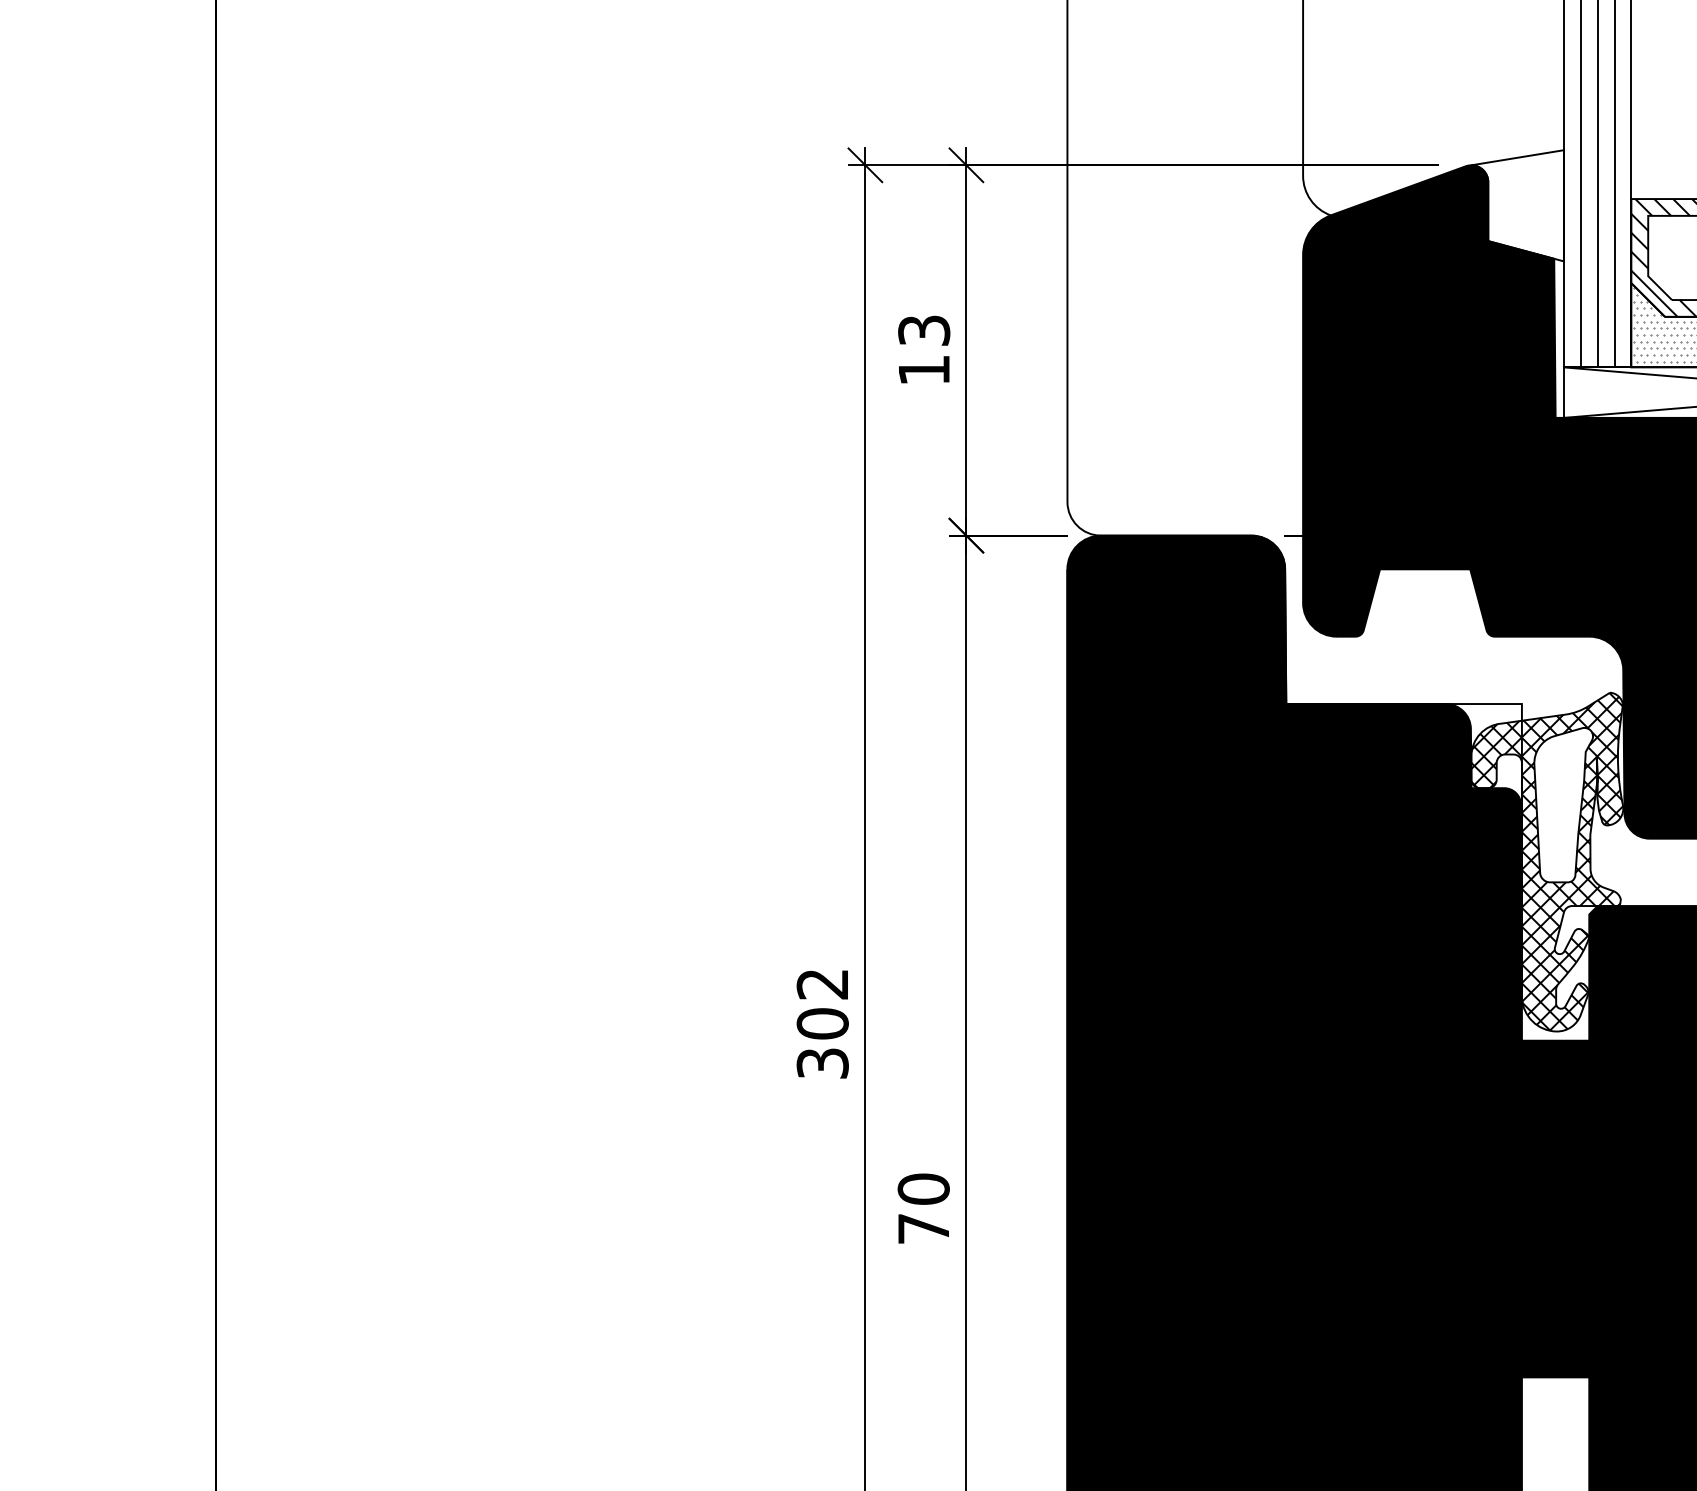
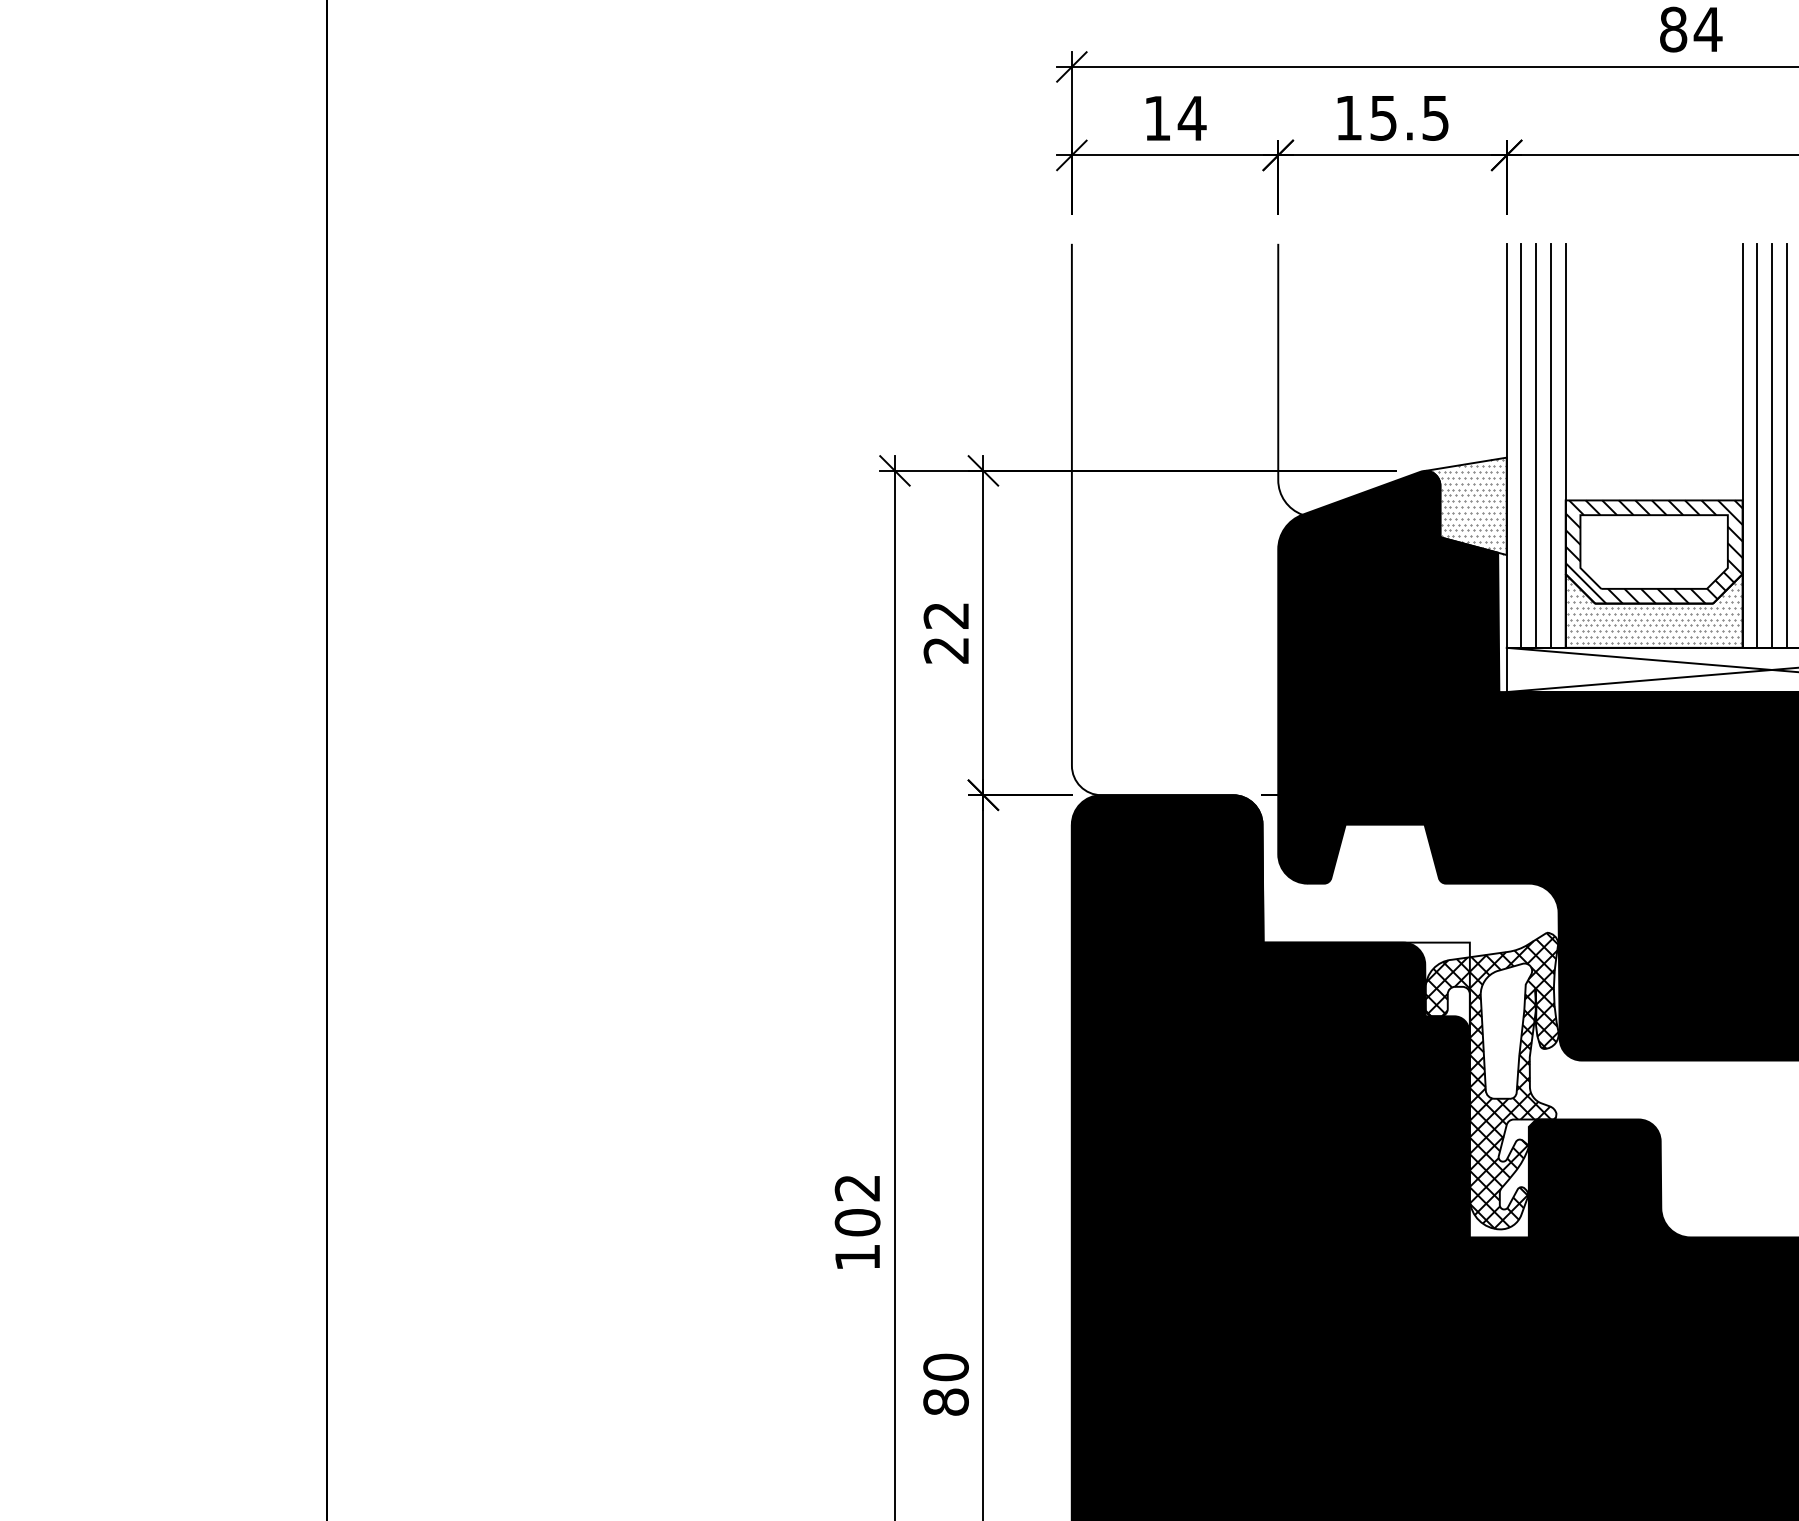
hatch: (1521, 205) -> (1469, 506), added
text: (924, 349) -> (946, 632), 13 -> 22
text: (822, 1063) -> (857, 1257), 302 -> 102
text: (923, 1228) -> (945, 1401), 70 -> 80

